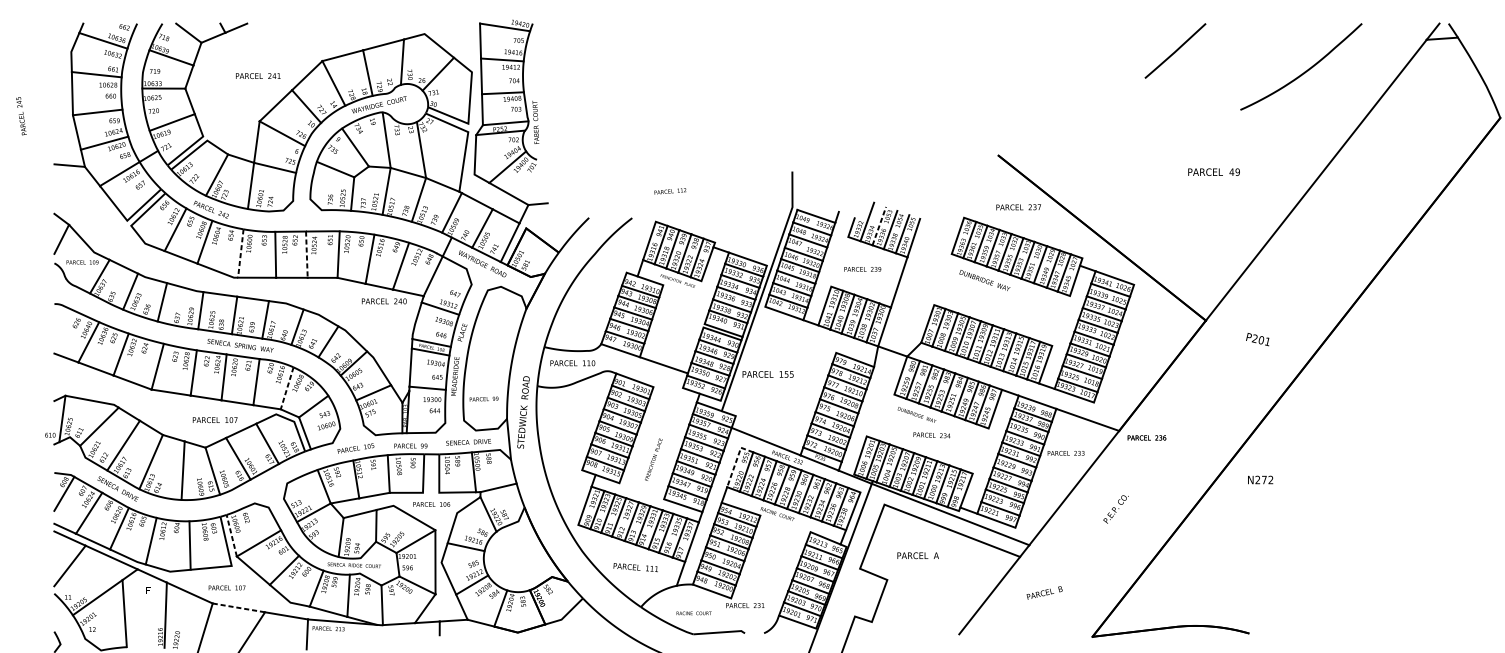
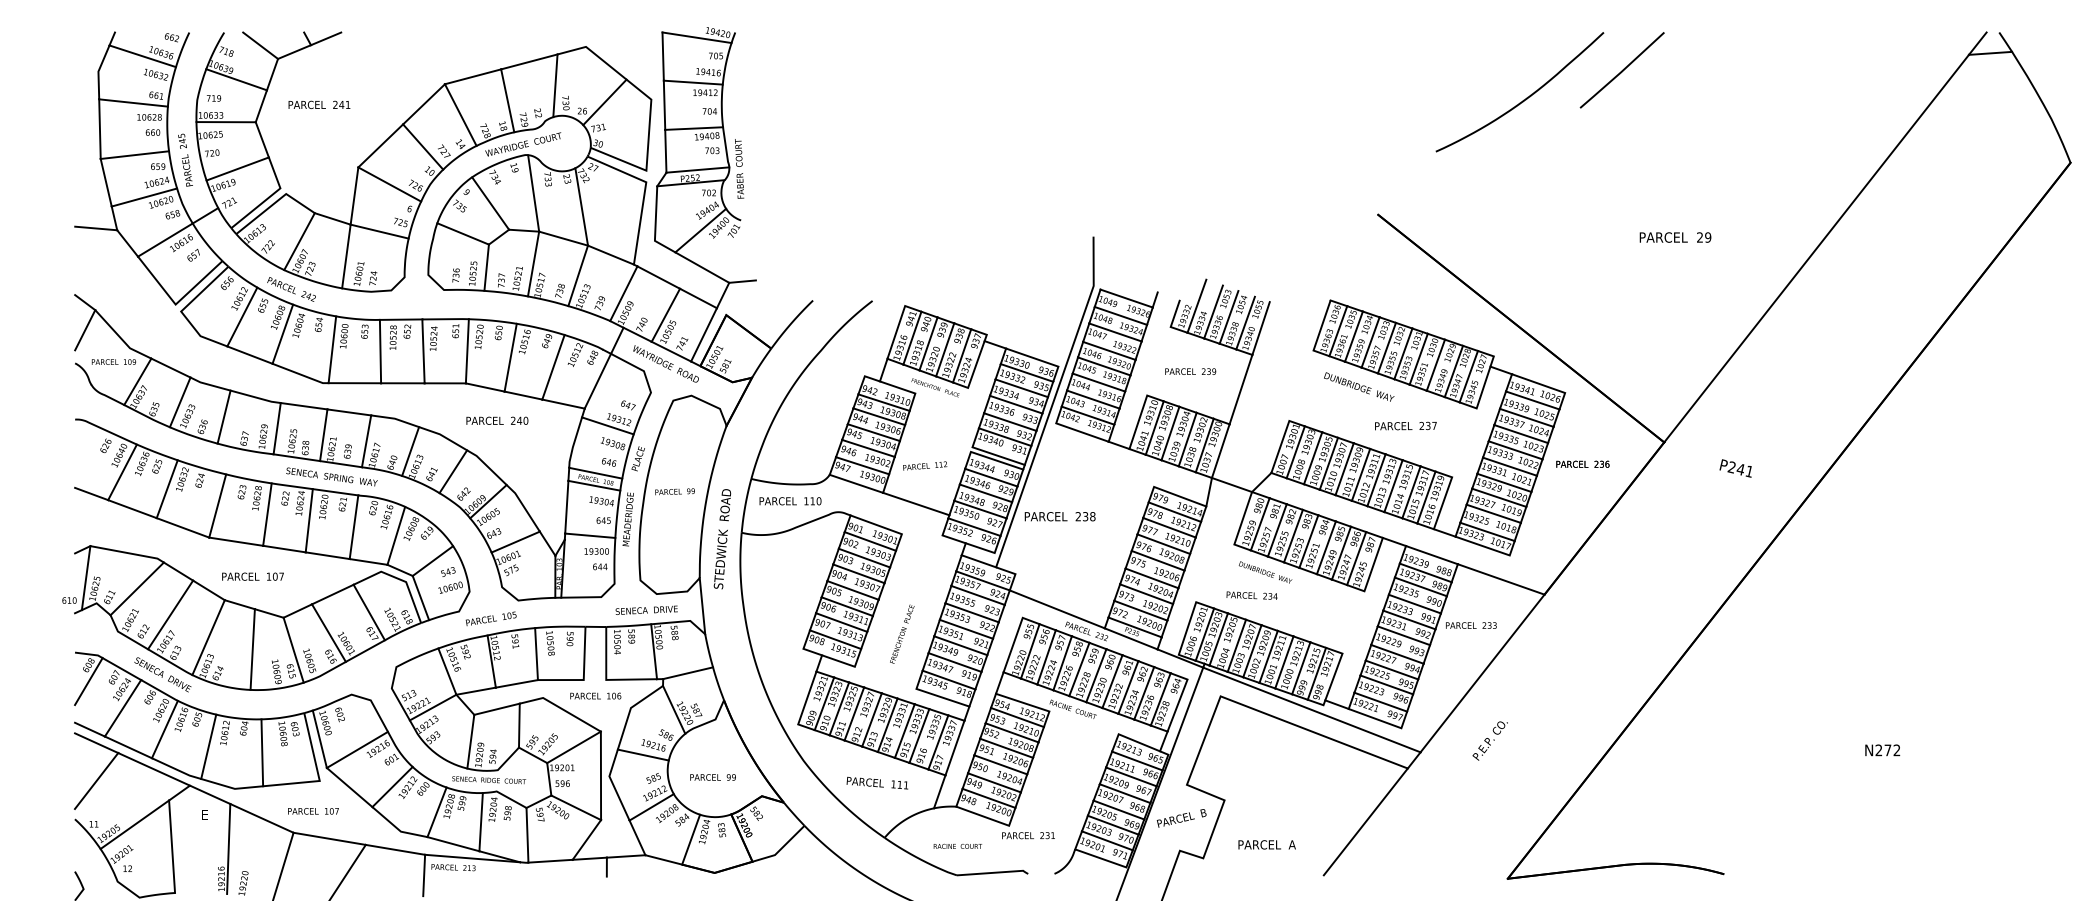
curve: (1303, 72) -> (1523, 99), moved
text: (258, 75) -> (319, 104), moved
text: (21, 115) -> (185, 159), moved
text: (1231, 172) -> (1699, 237), 49 -> 29
text: (670, 190) -> (925, 465), moved
text: (1018, 206) -> (1405, 425), moved
line: (879, 225) -> (1213, 311), dashed -> solid
line: (240, 253) -> (332, 349), dashed -> solid
line: (306, 254) -> (423, 351), dashed -> solid
text: (384, 301) -> (497, 420), moved
text: (1261, 340) -> (1740, 469), P201 -> P241
text: (786, 374) -> (1085, 516), 155 -> 238
line: (287, 388) -> (396, 536), dashed -> solid
text: (483, 398) -> (674, 491), moved
text: (523, 412) -> (722, 539), moved
text: (214, 419) -> (252, 576), moved
text: (931, 435) -> (1251, 595), moved
text: (1146, 437) -> (1582, 463), moved
text: (410, 446) -> (712, 777), moved
line: (736, 461) -> (1016, 636), dashed -> solid
text: (1260, 480) -> (1882, 750), moved
text: (1115, 509) -> (1489, 740), moved
line: (231, 535) -> (319, 739), dashed -> solid
text: (917, 555) -> (1266, 844), moved
text: (1044, 593) -> (1181, 818), moved
line: (238, 607) -> (329, 838), dashed -> solid

